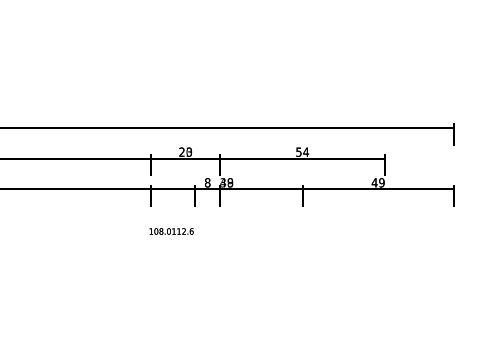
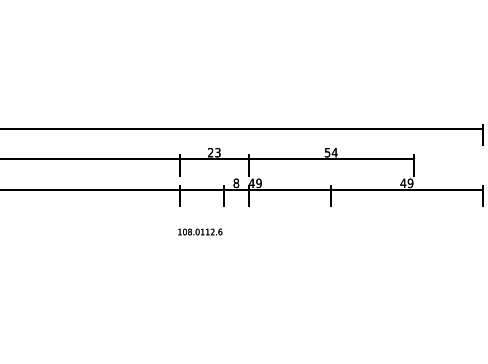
text: (188, 151) -> (217, 152), 20 -> 23
text: (226, 182) -> (255, 183), 38 -> 49

